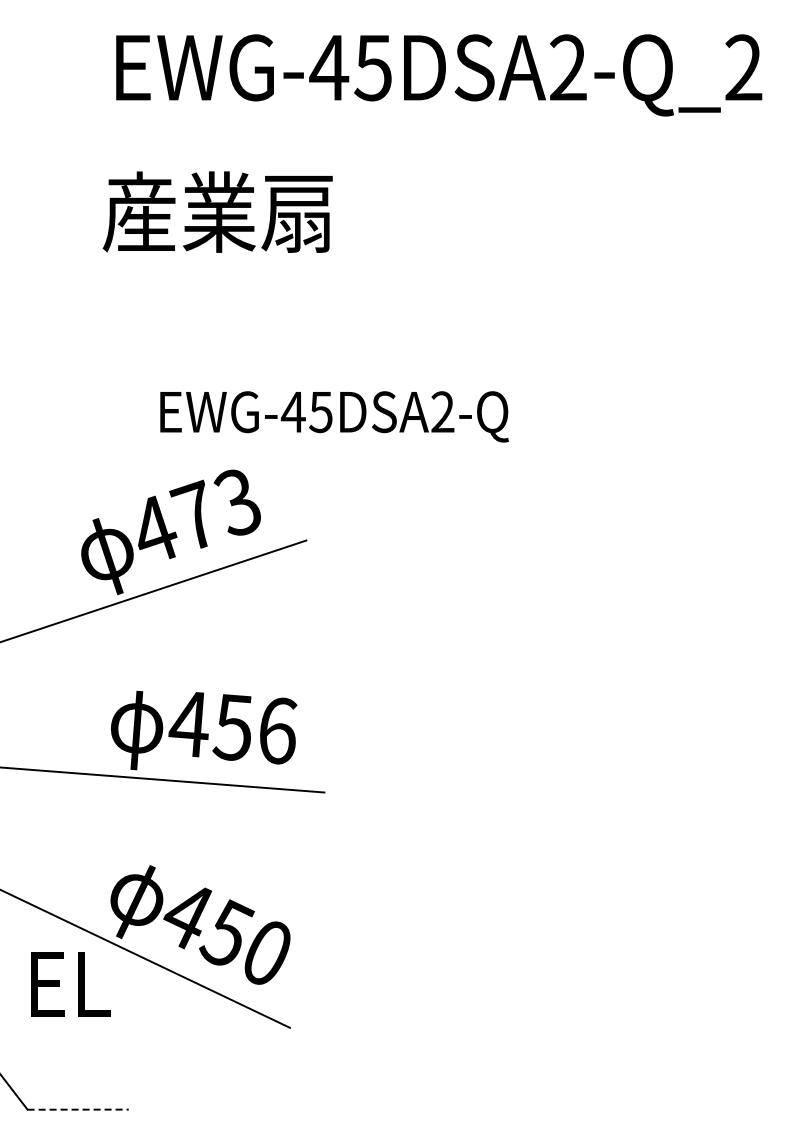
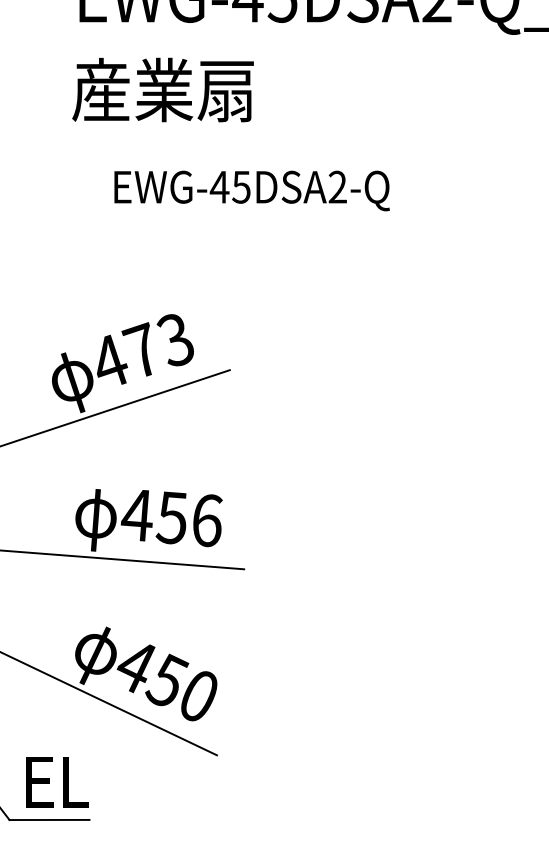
text: (217, 211) -> (162, 89), moved
text: (334, 416) -> (252, 190), moved
text: (70, 984) -> (57, 781), moved
line: (78, 1109) -> (49, 819), dashed -> solid

